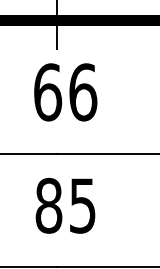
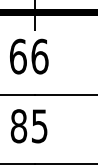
text: (66, 92) -> (29, 56), moved
text: (64, 206) -> (28, 126), moved

